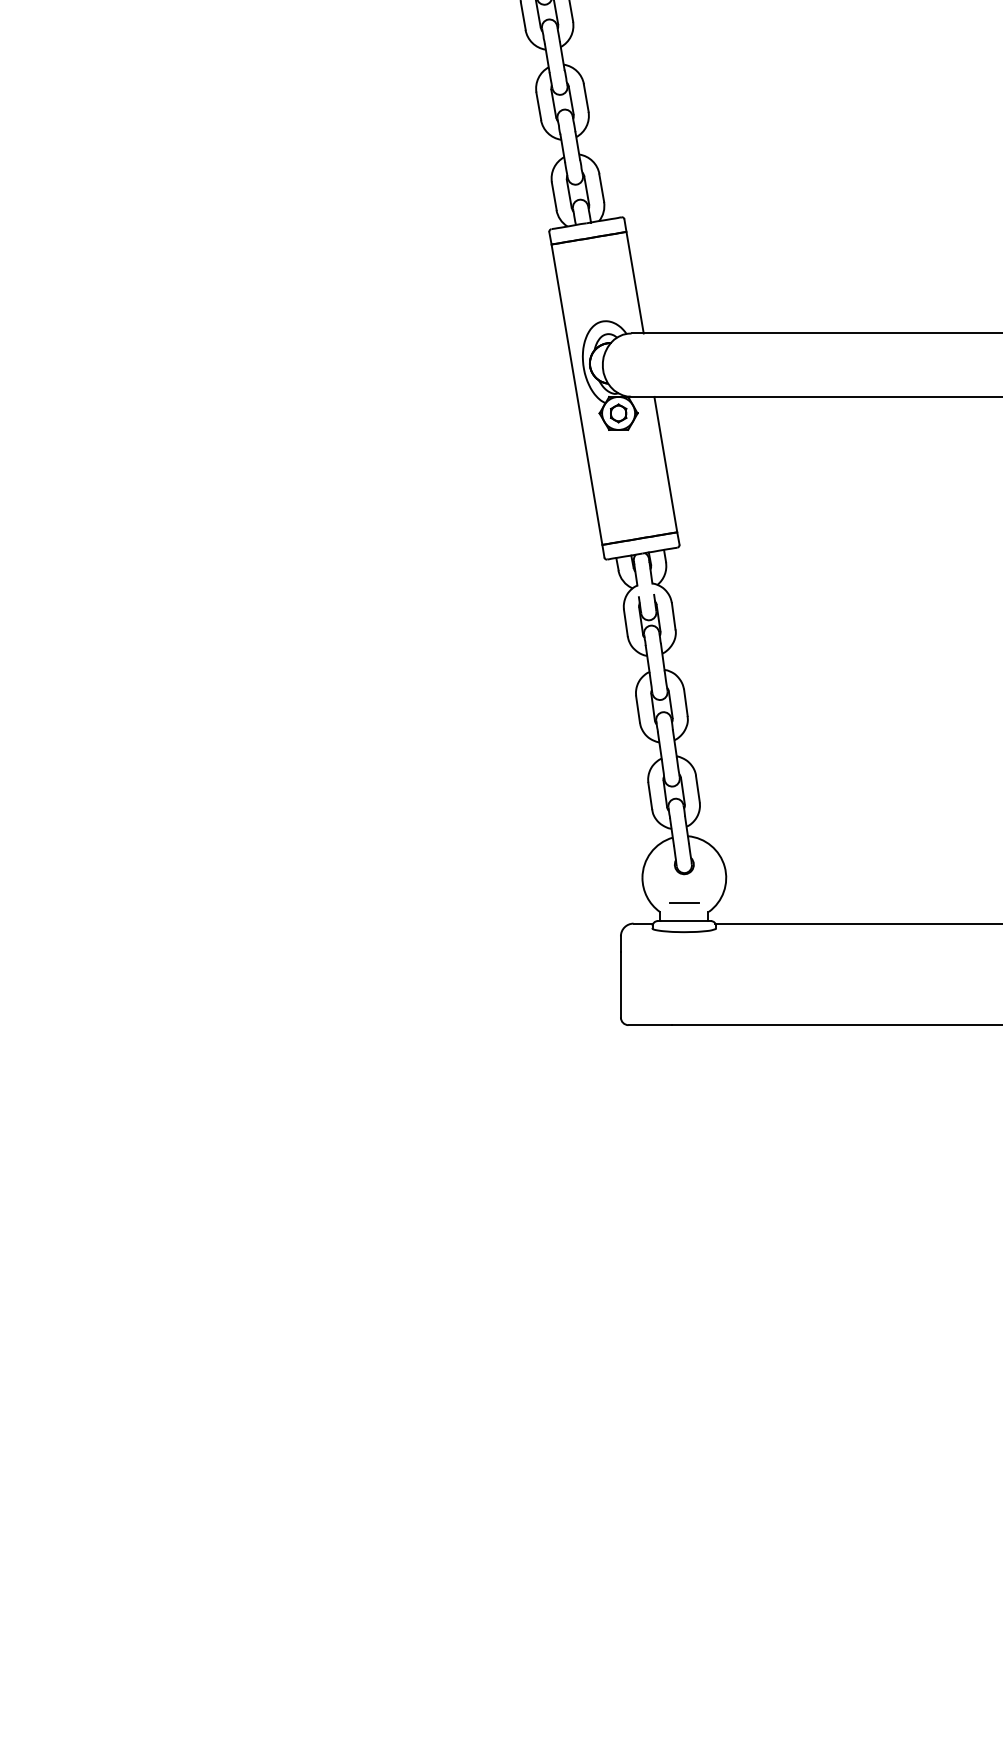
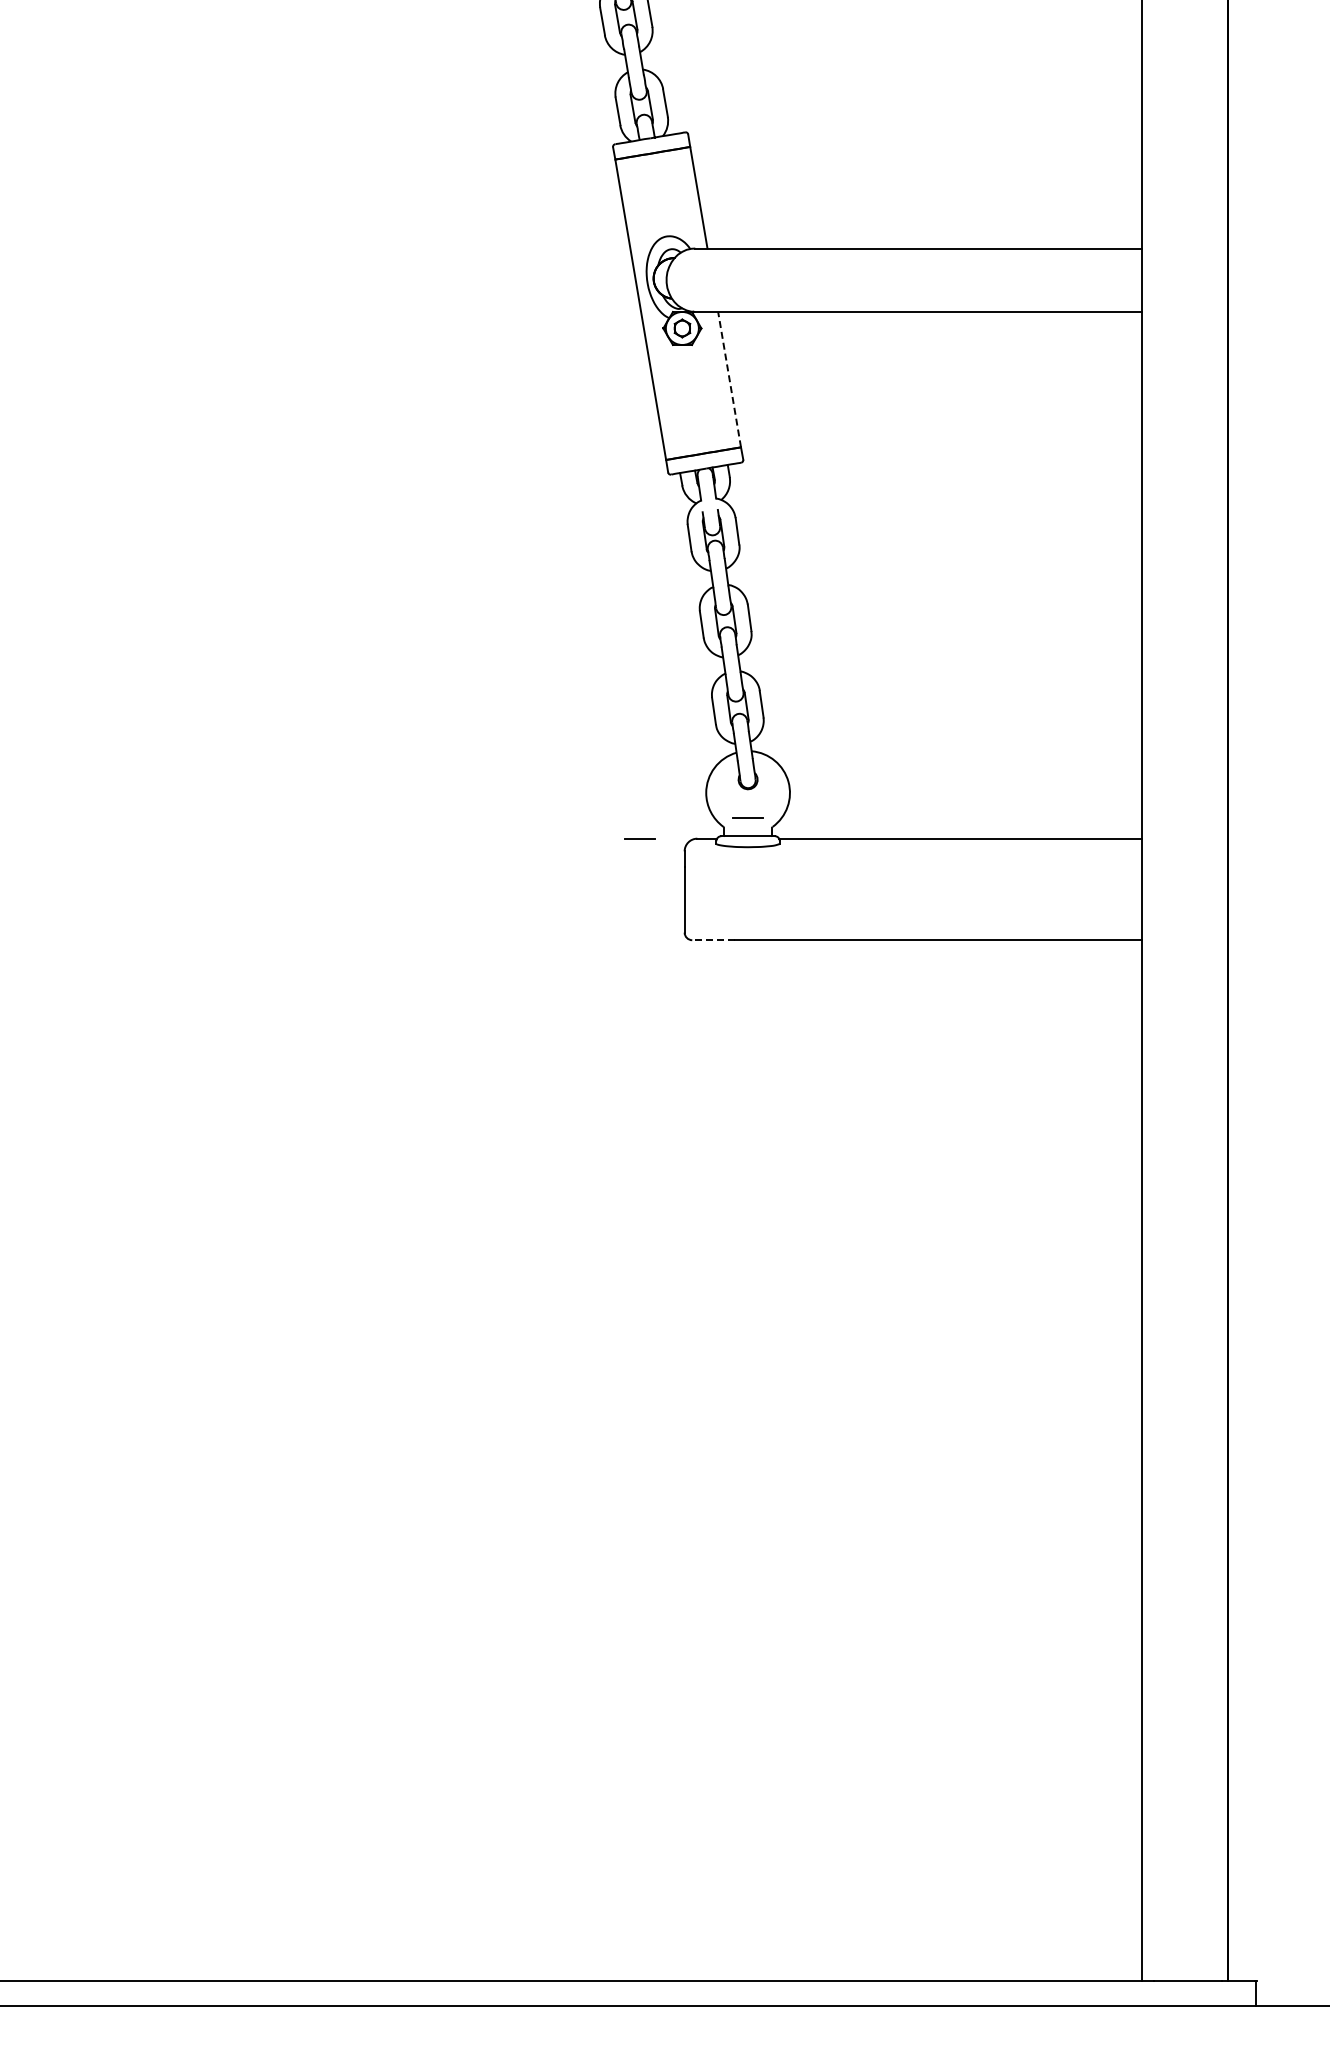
line: (665, 464) -> (729, 379), solid -> dashed
line: (575, 923) -> (639, 838), added
line: (649, 1025) -> (713, 940), solid -> dashed

